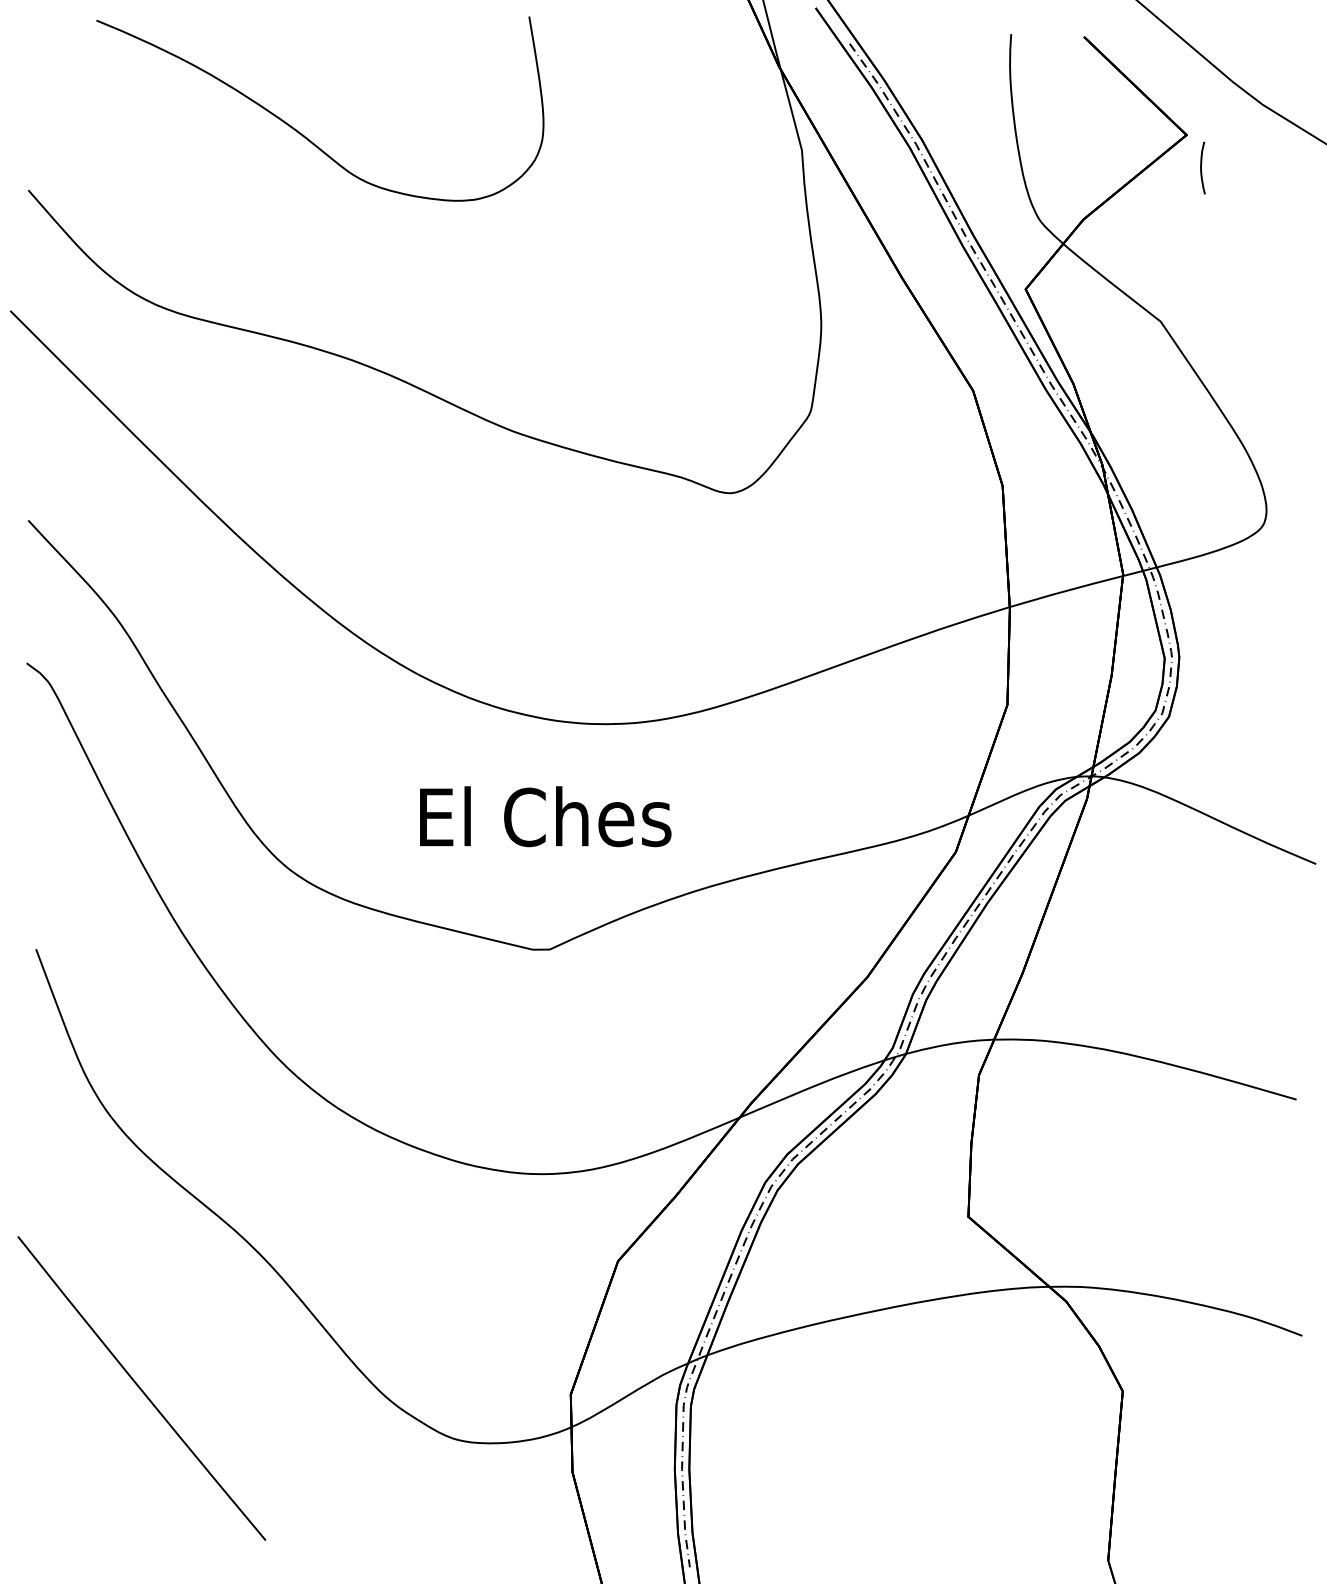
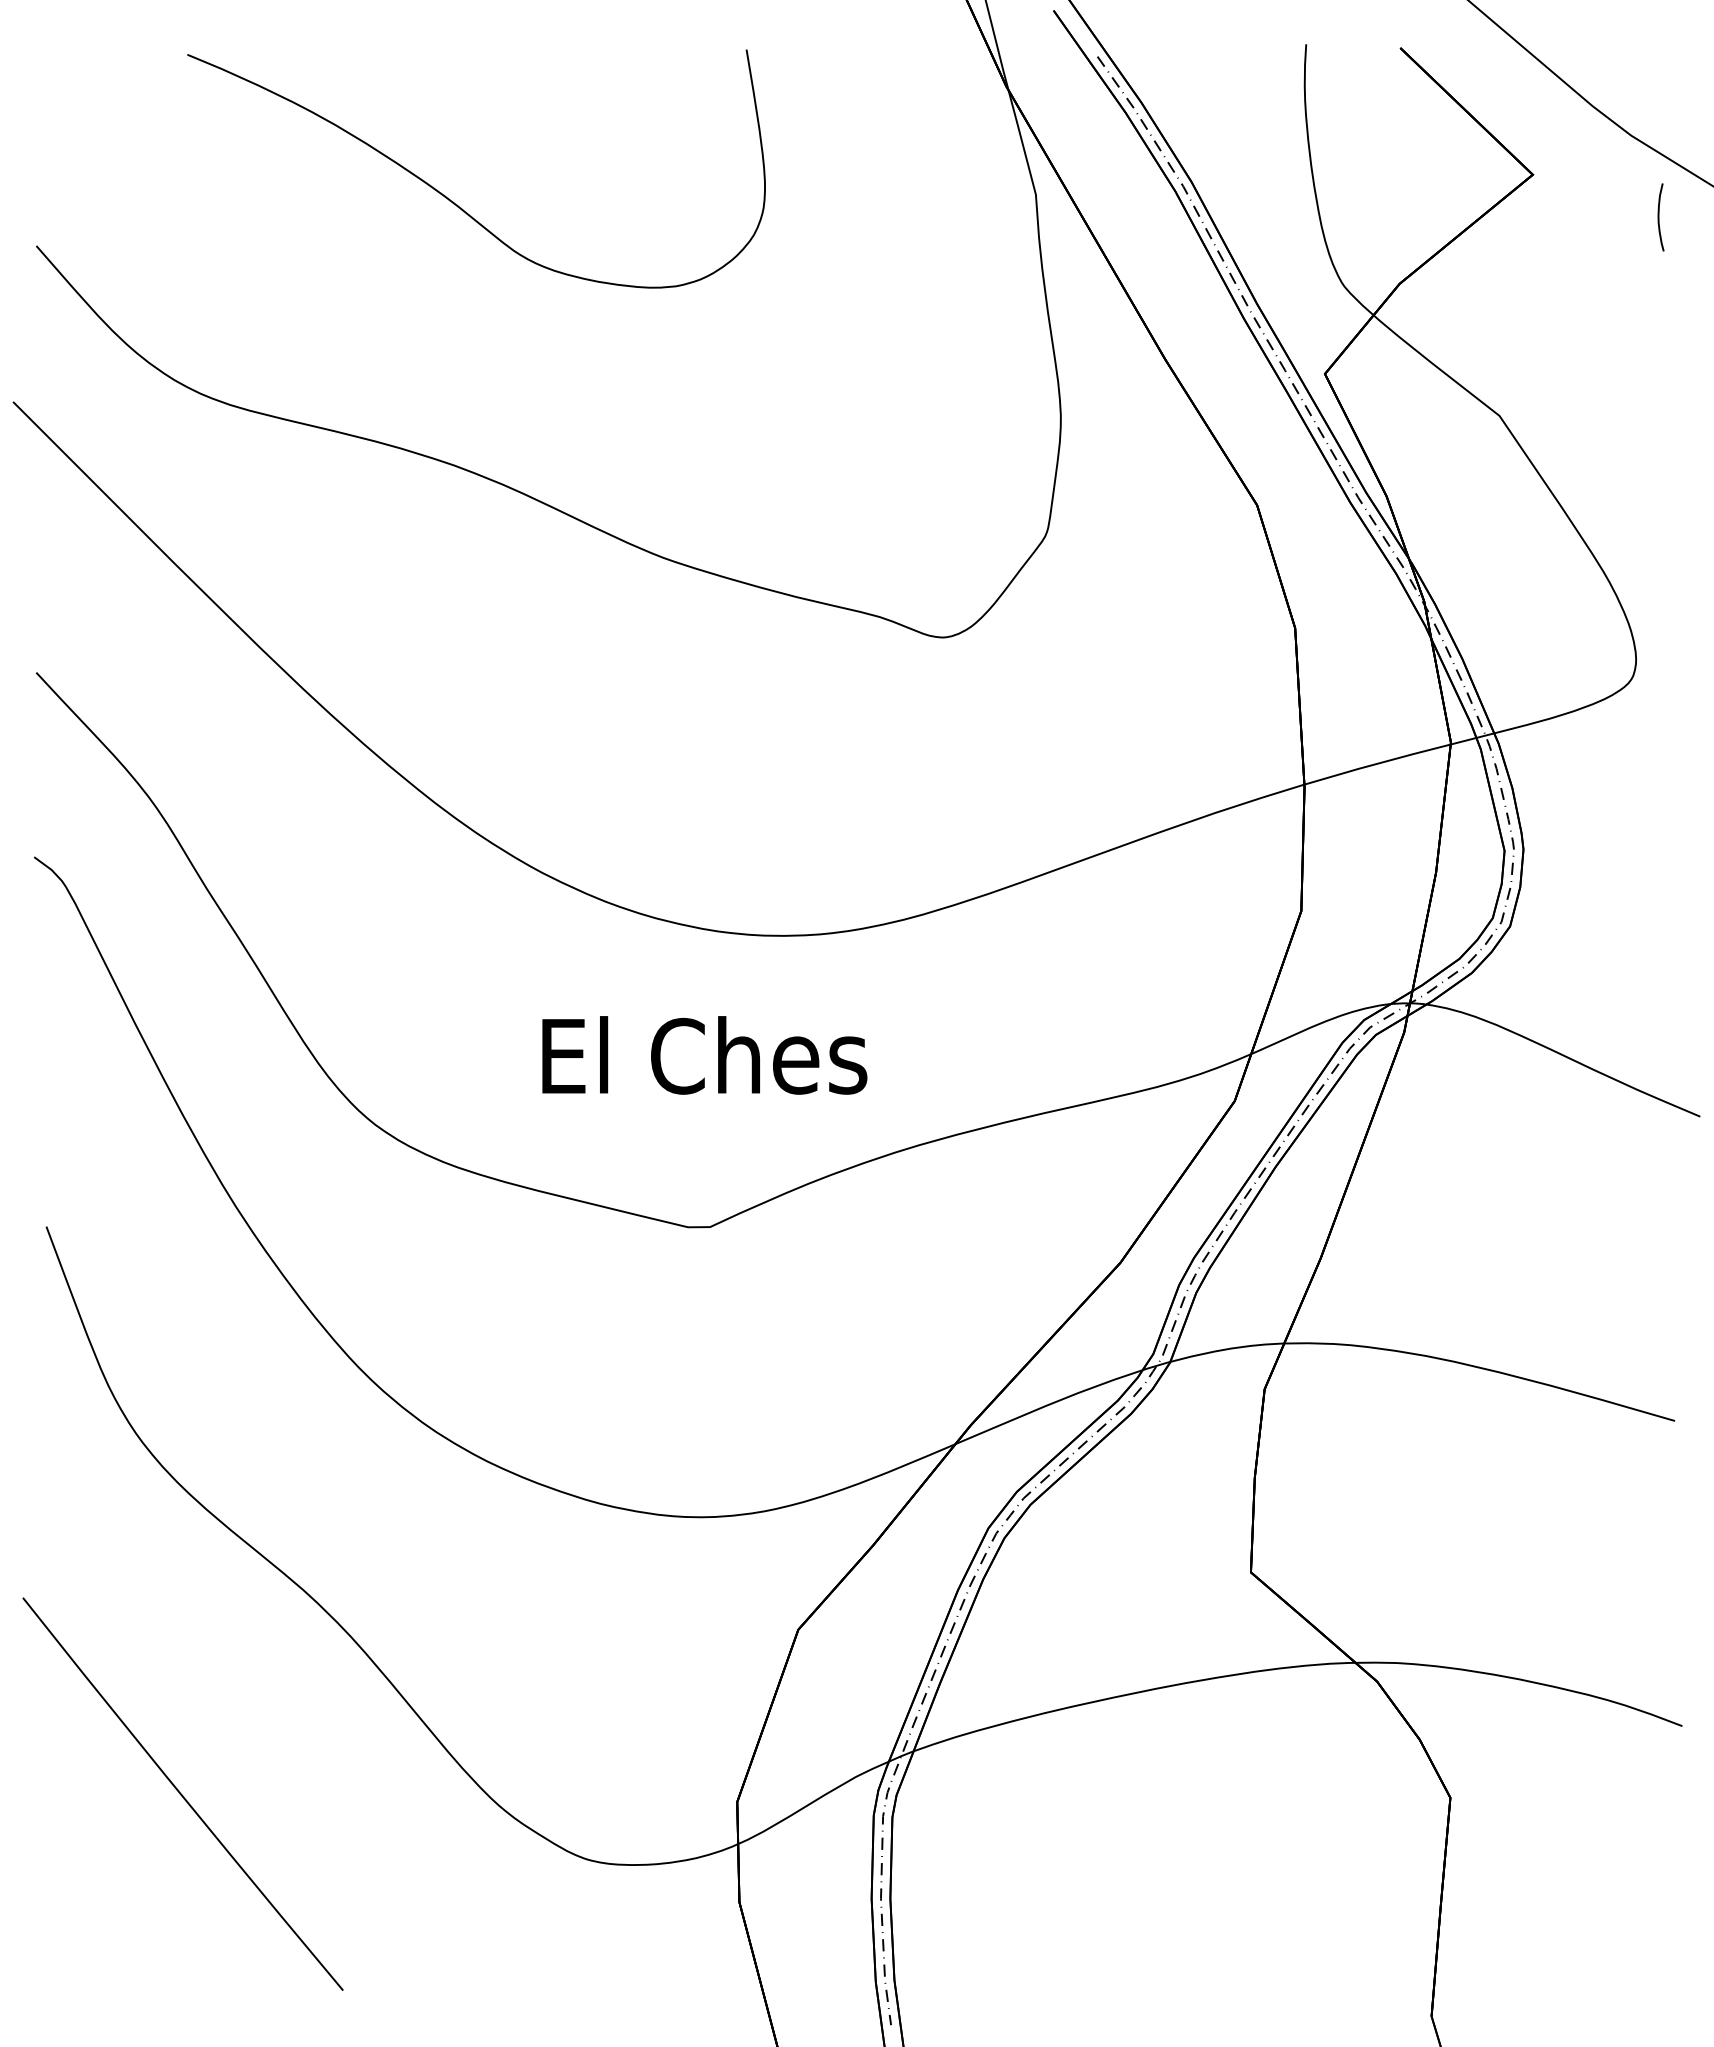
curve: (302, 134) -> (453, 201), moved
curve: (1201, 168) -> (1659, 217), moved

